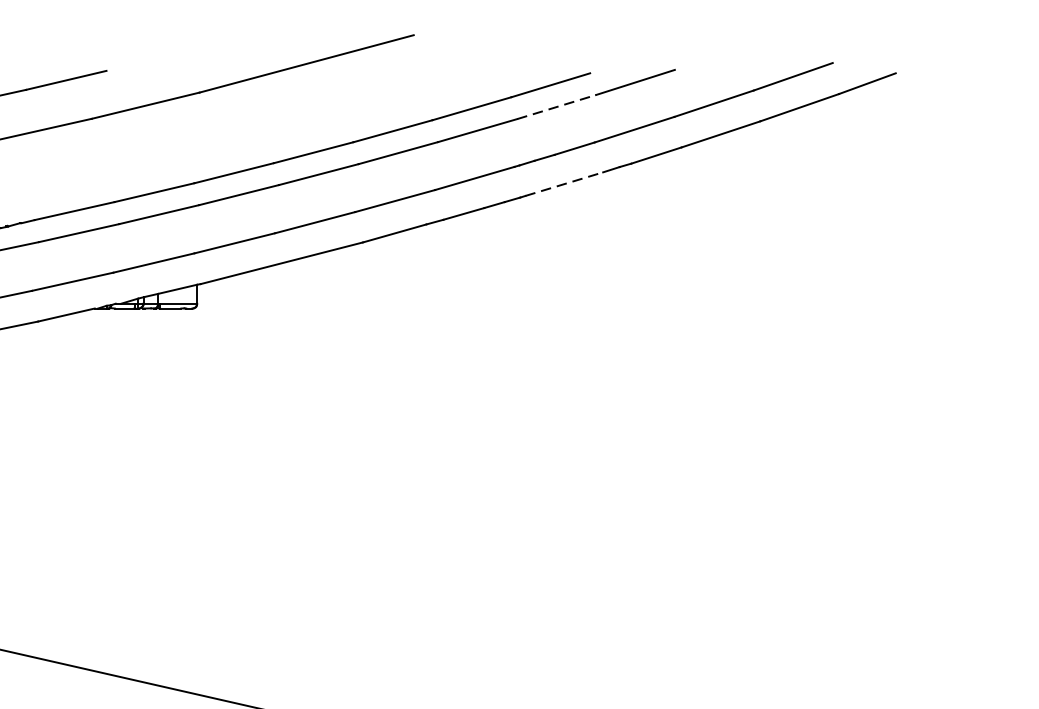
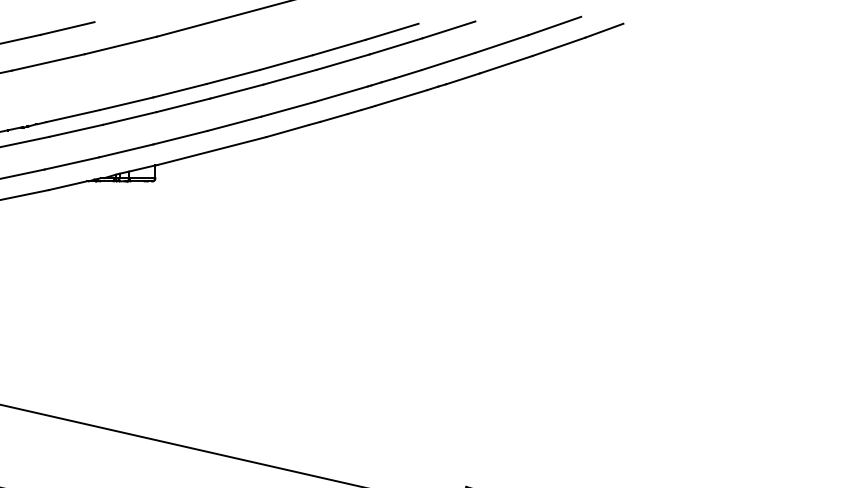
line: (557, 107) -> (396, 46), dashed -> solid
line: (564, 183) -> (401, 97), dashed -> solid

